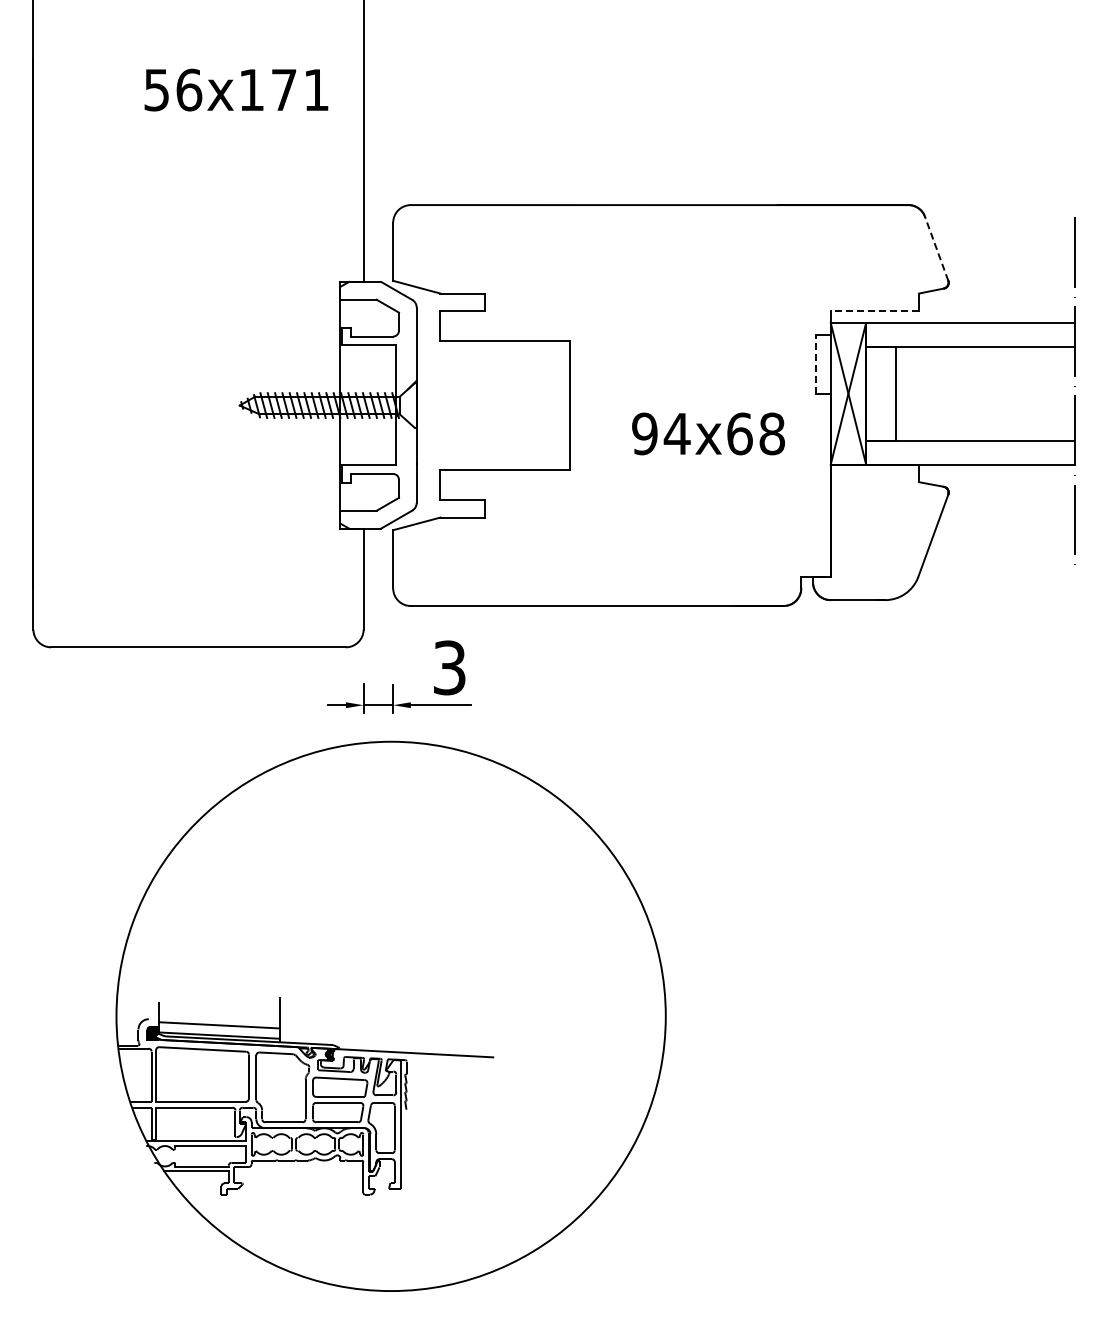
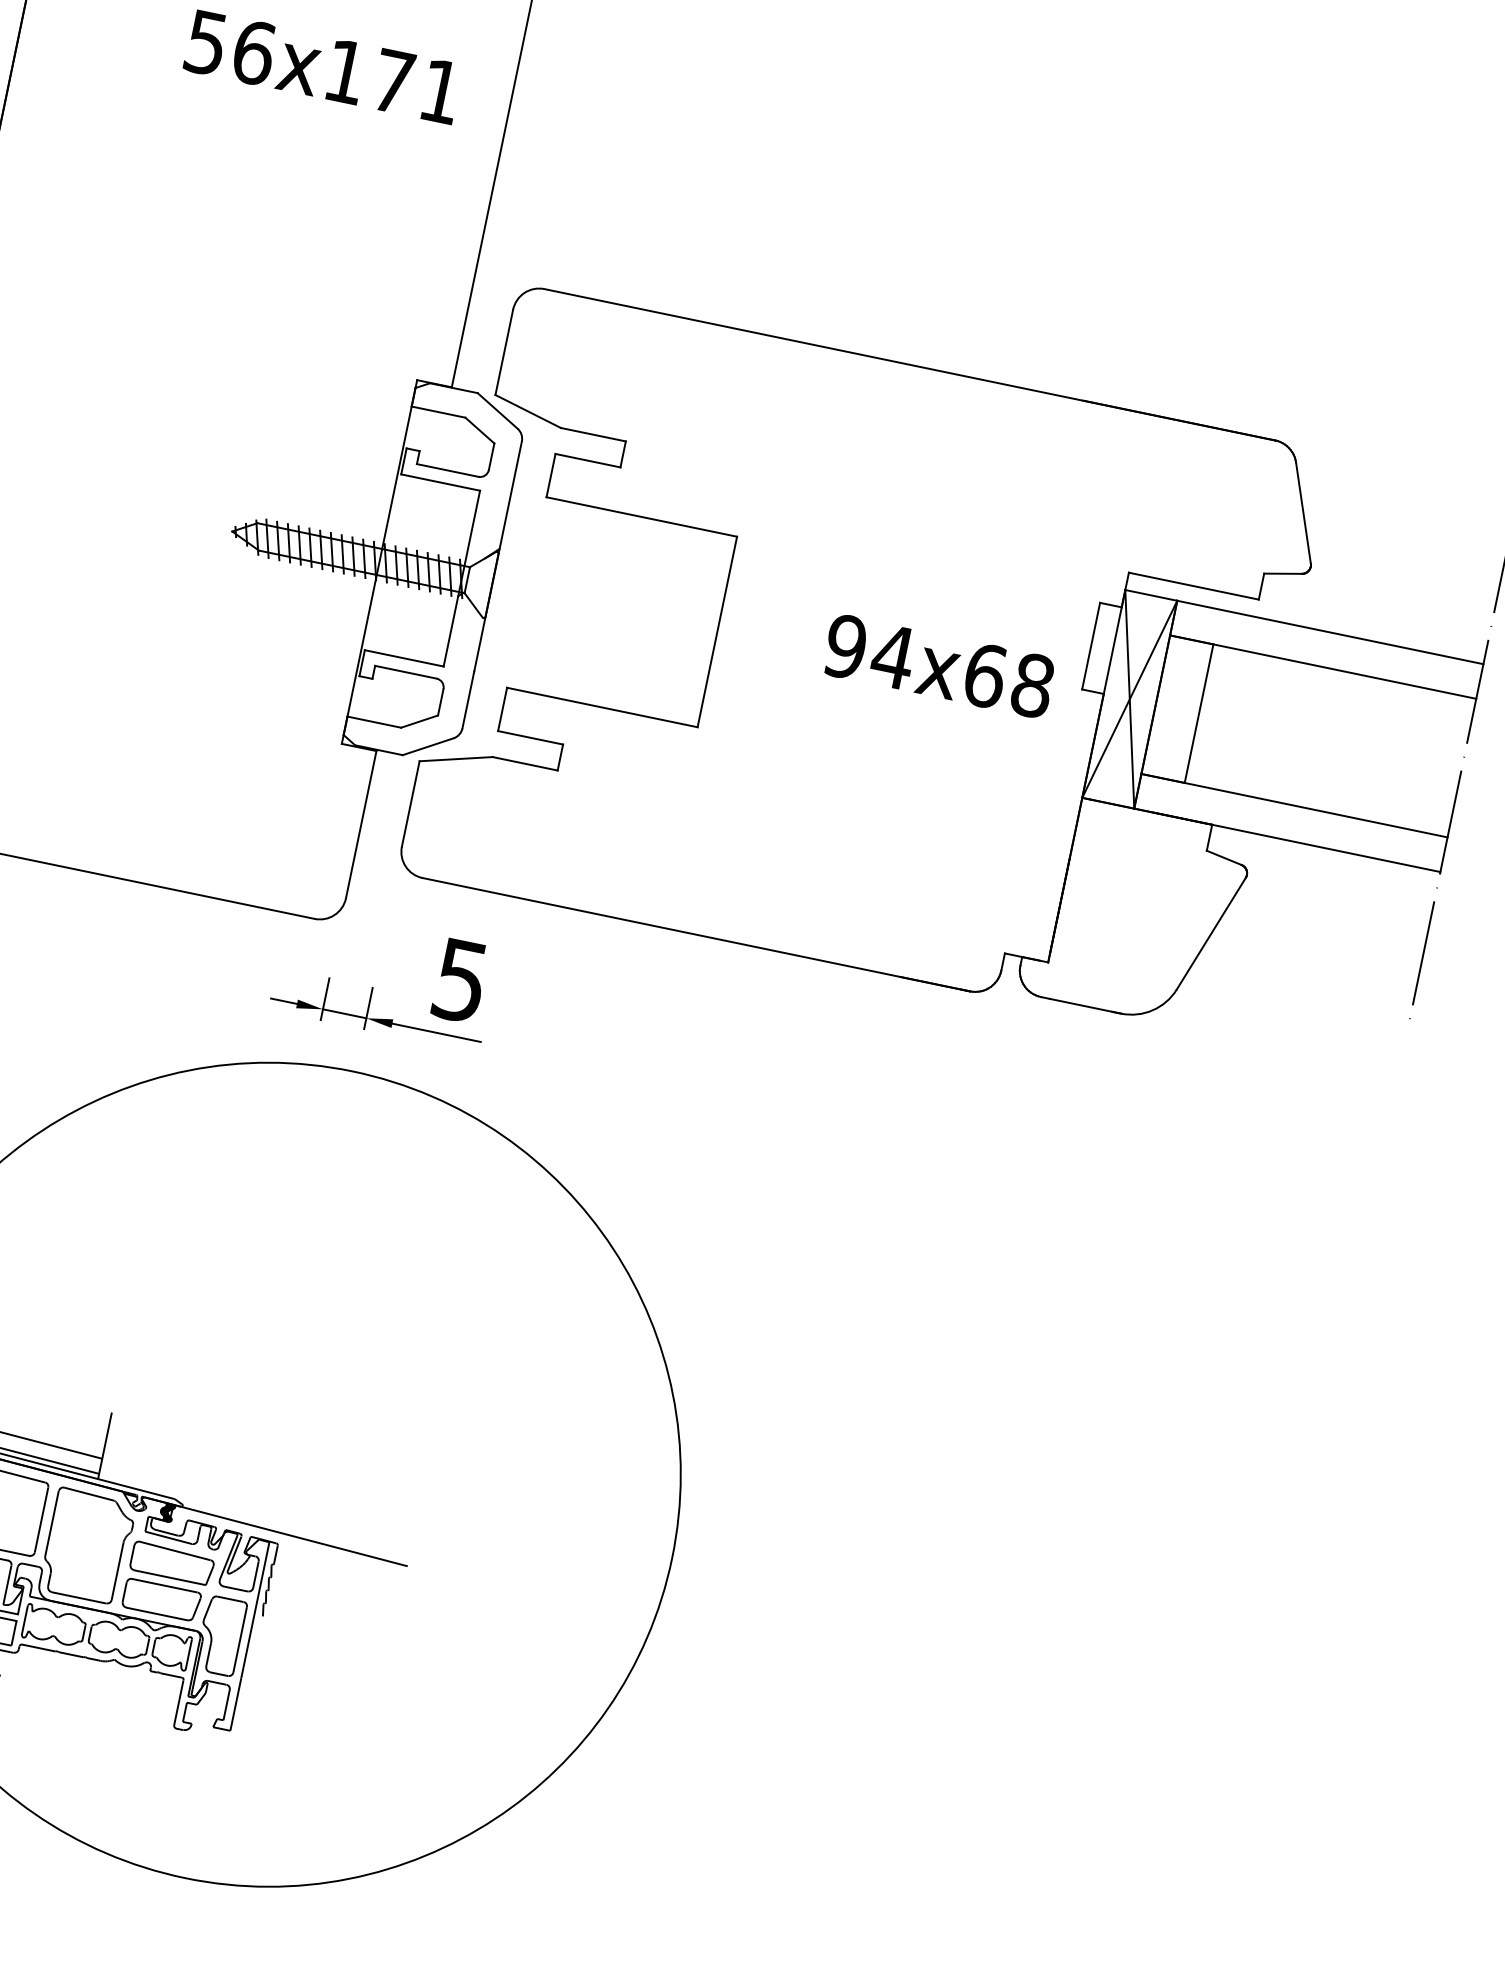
line: (936, 248) -> (1303, 512), dashed -> solid
line: (874, 311) -> (1193, 586), dashed -> solid
line: (816, 363) -> (1092, 645), dashed -> solid
text: (708, 433) -> (939, 665), moved
text: (449, 667) -> (460, 980), 3 -> 5

